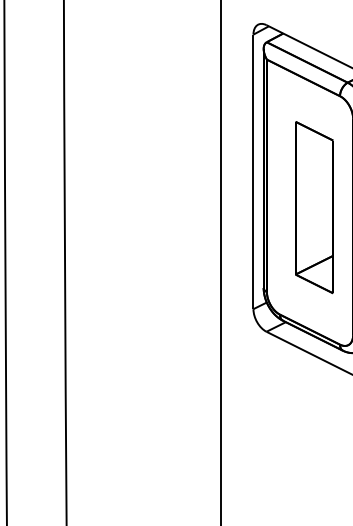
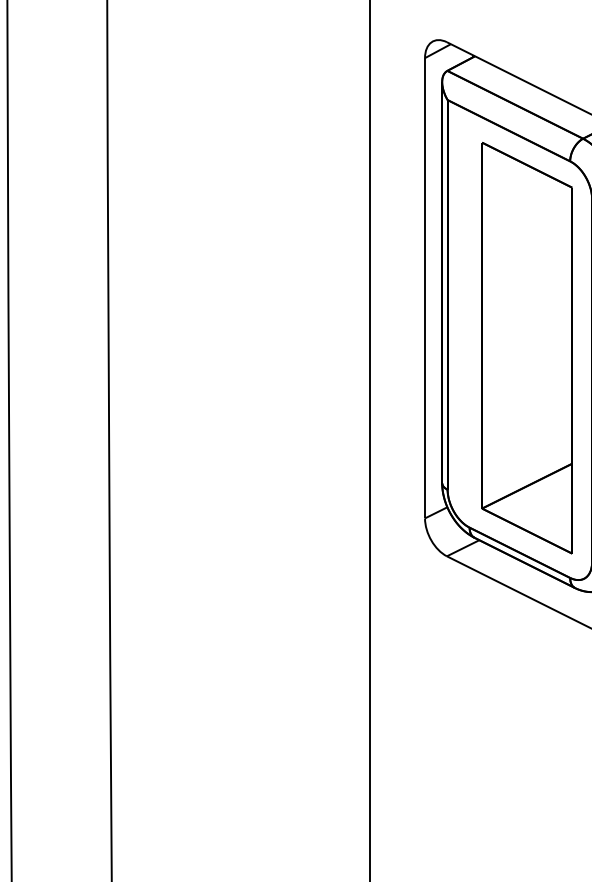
part: (314, 207) -> (527, 347), size x1.43

